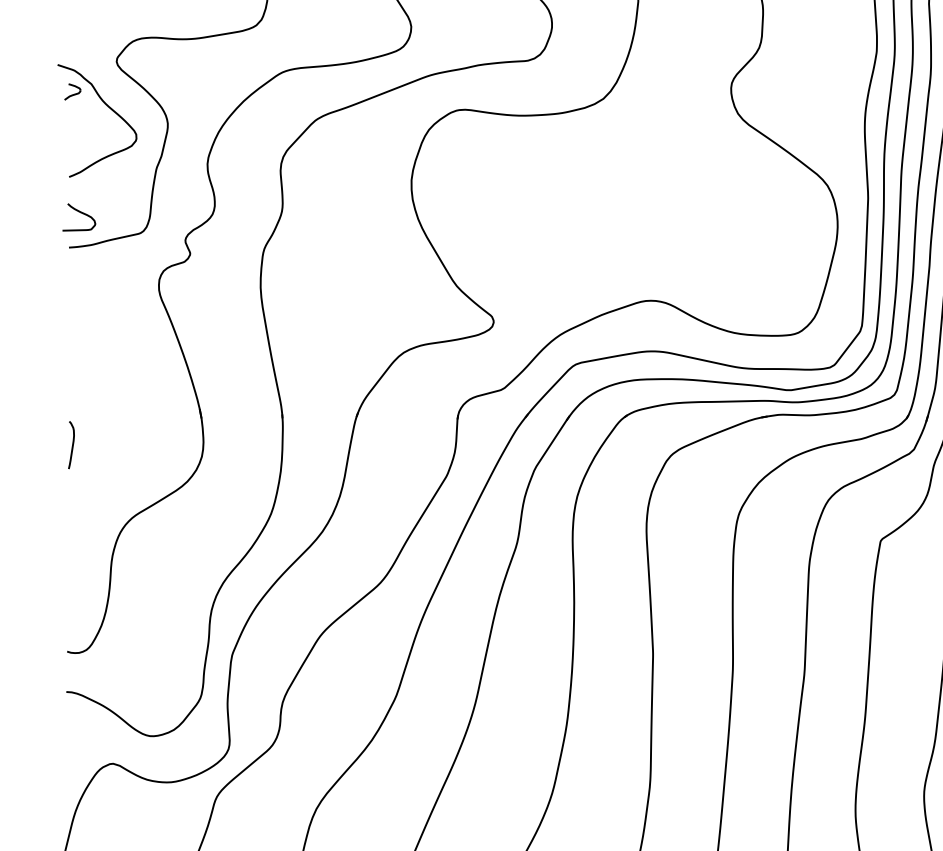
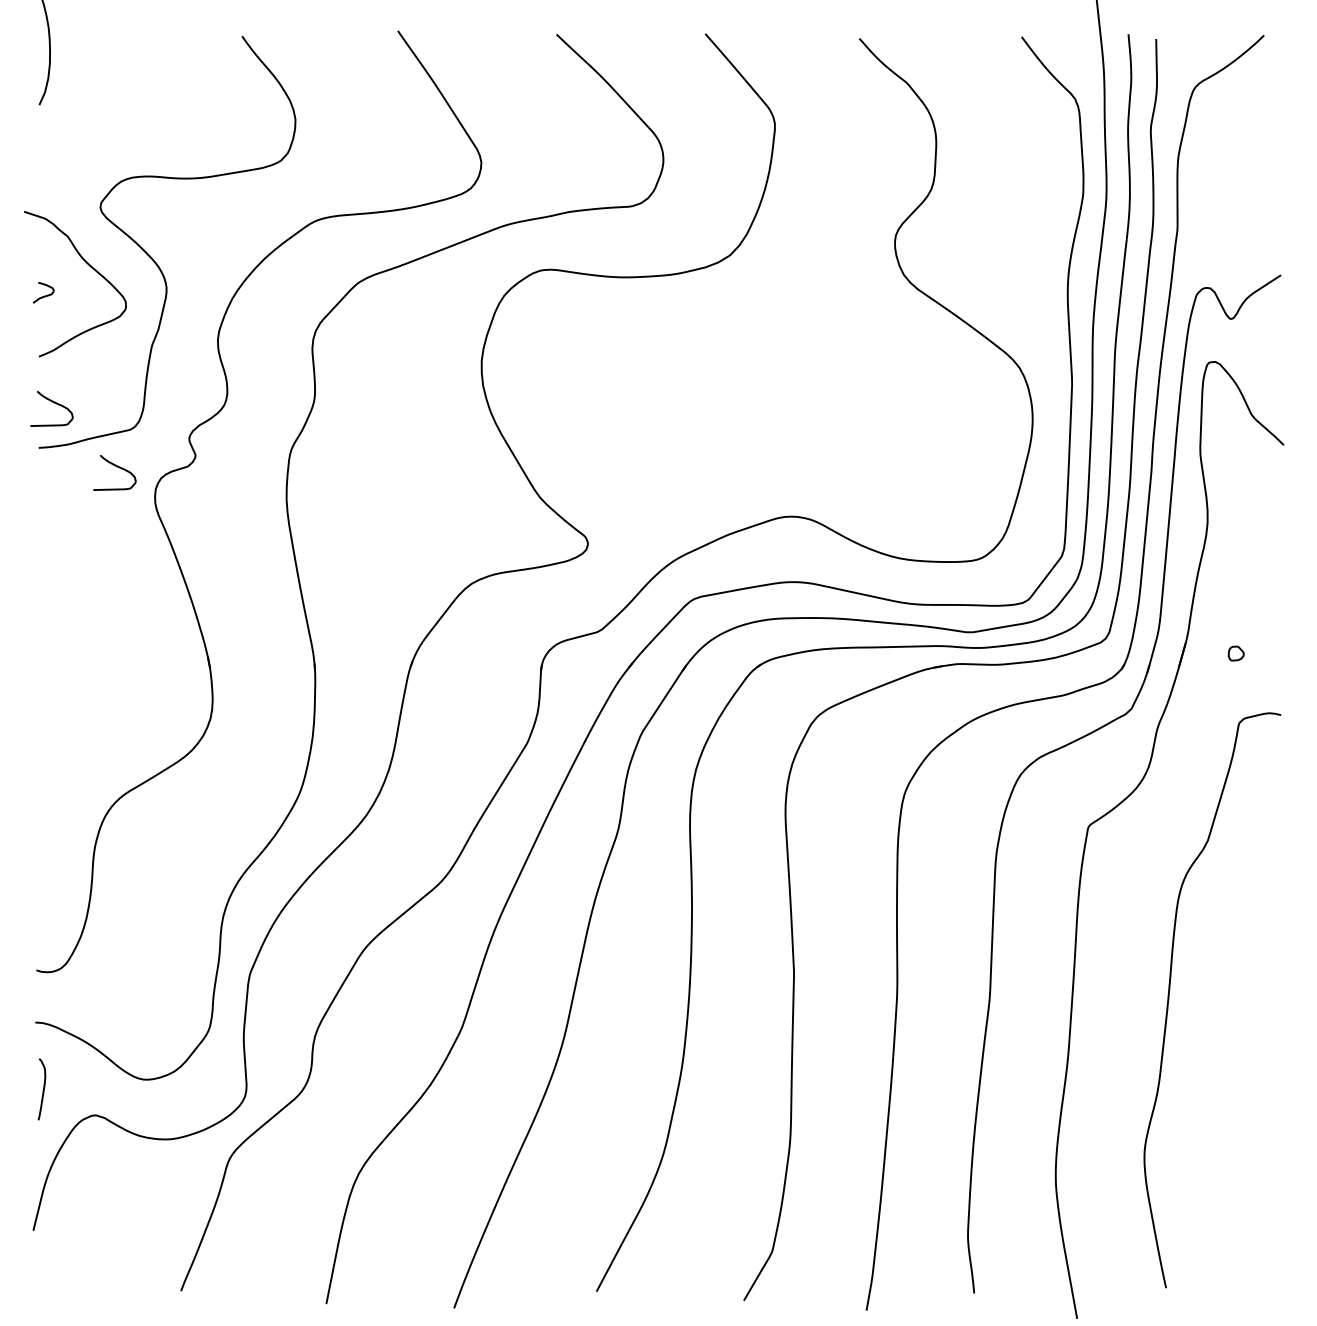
part: (72, 91) -> (43, 292), moved
curve: (129, 262) -> (117, 467), added
curve: (71, 446) -> (42, 1090), moved

